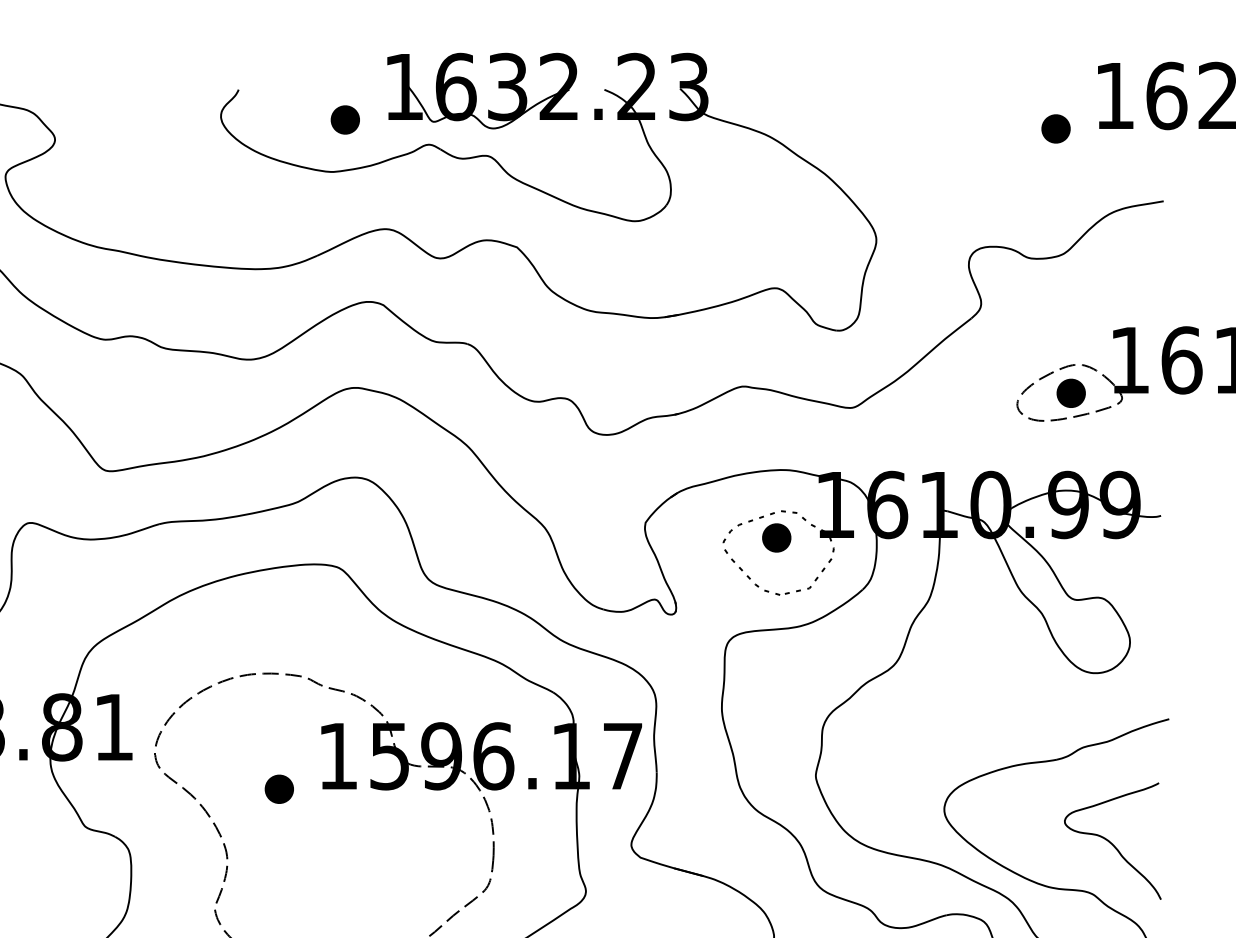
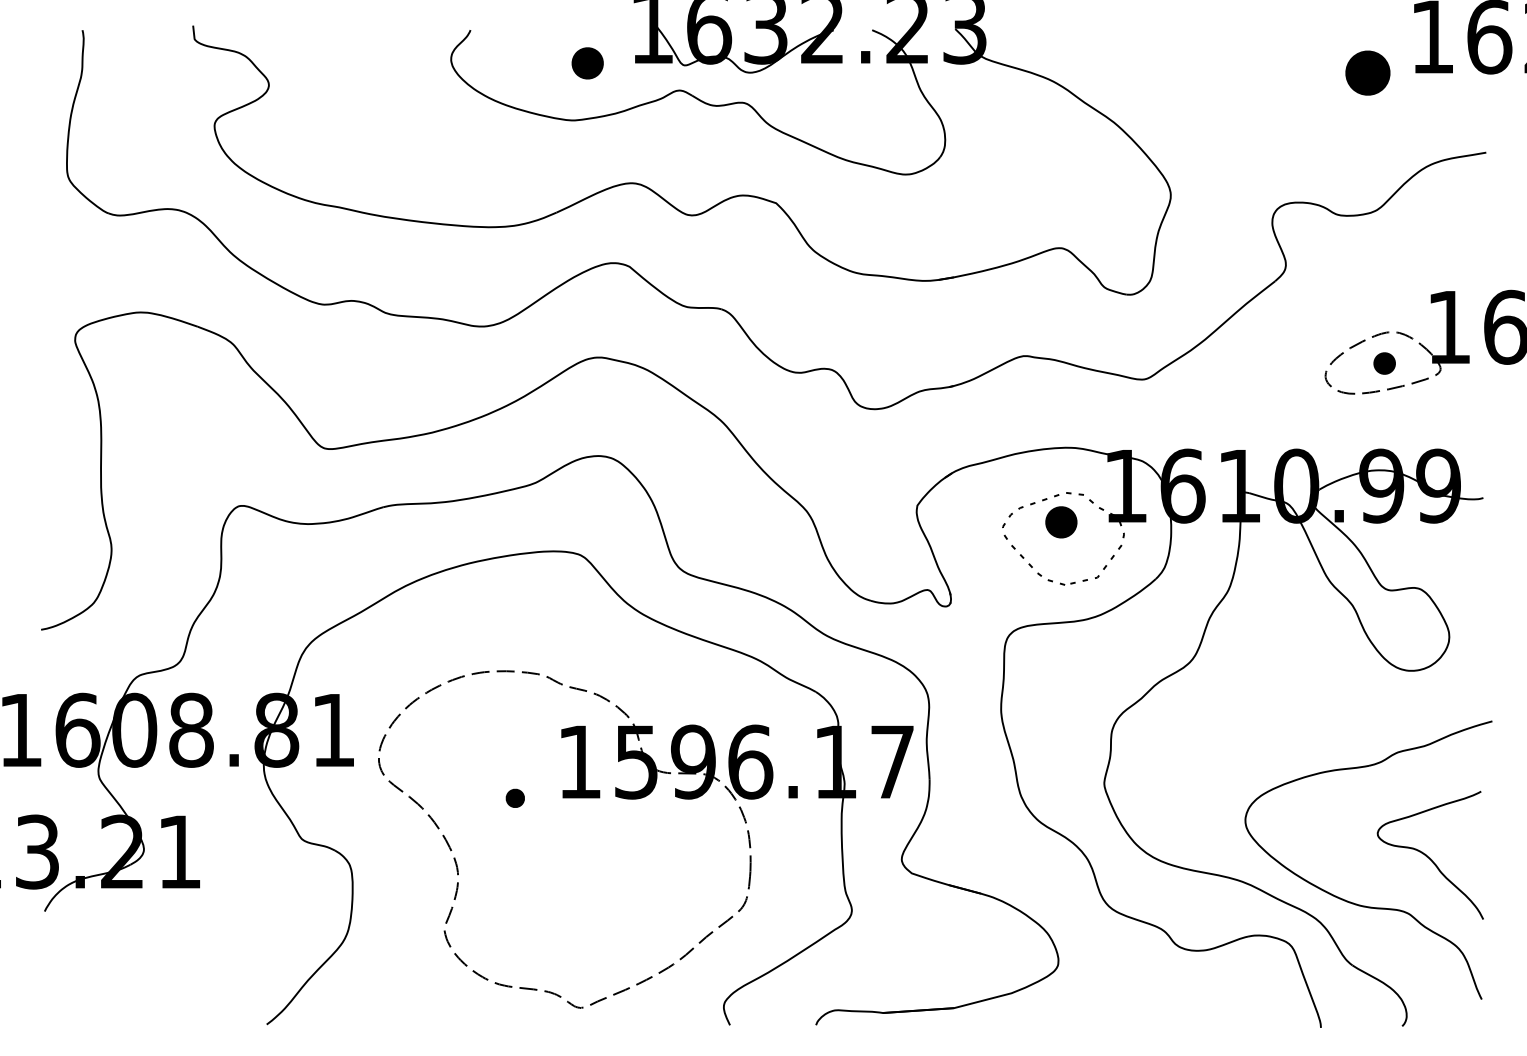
part: (1056, 129) -> (1368, 73), size x1.4
part: (1071, 393) -> (1384, 363), size x0.7
part: (279, 789) -> (515, 798), size x0.6

